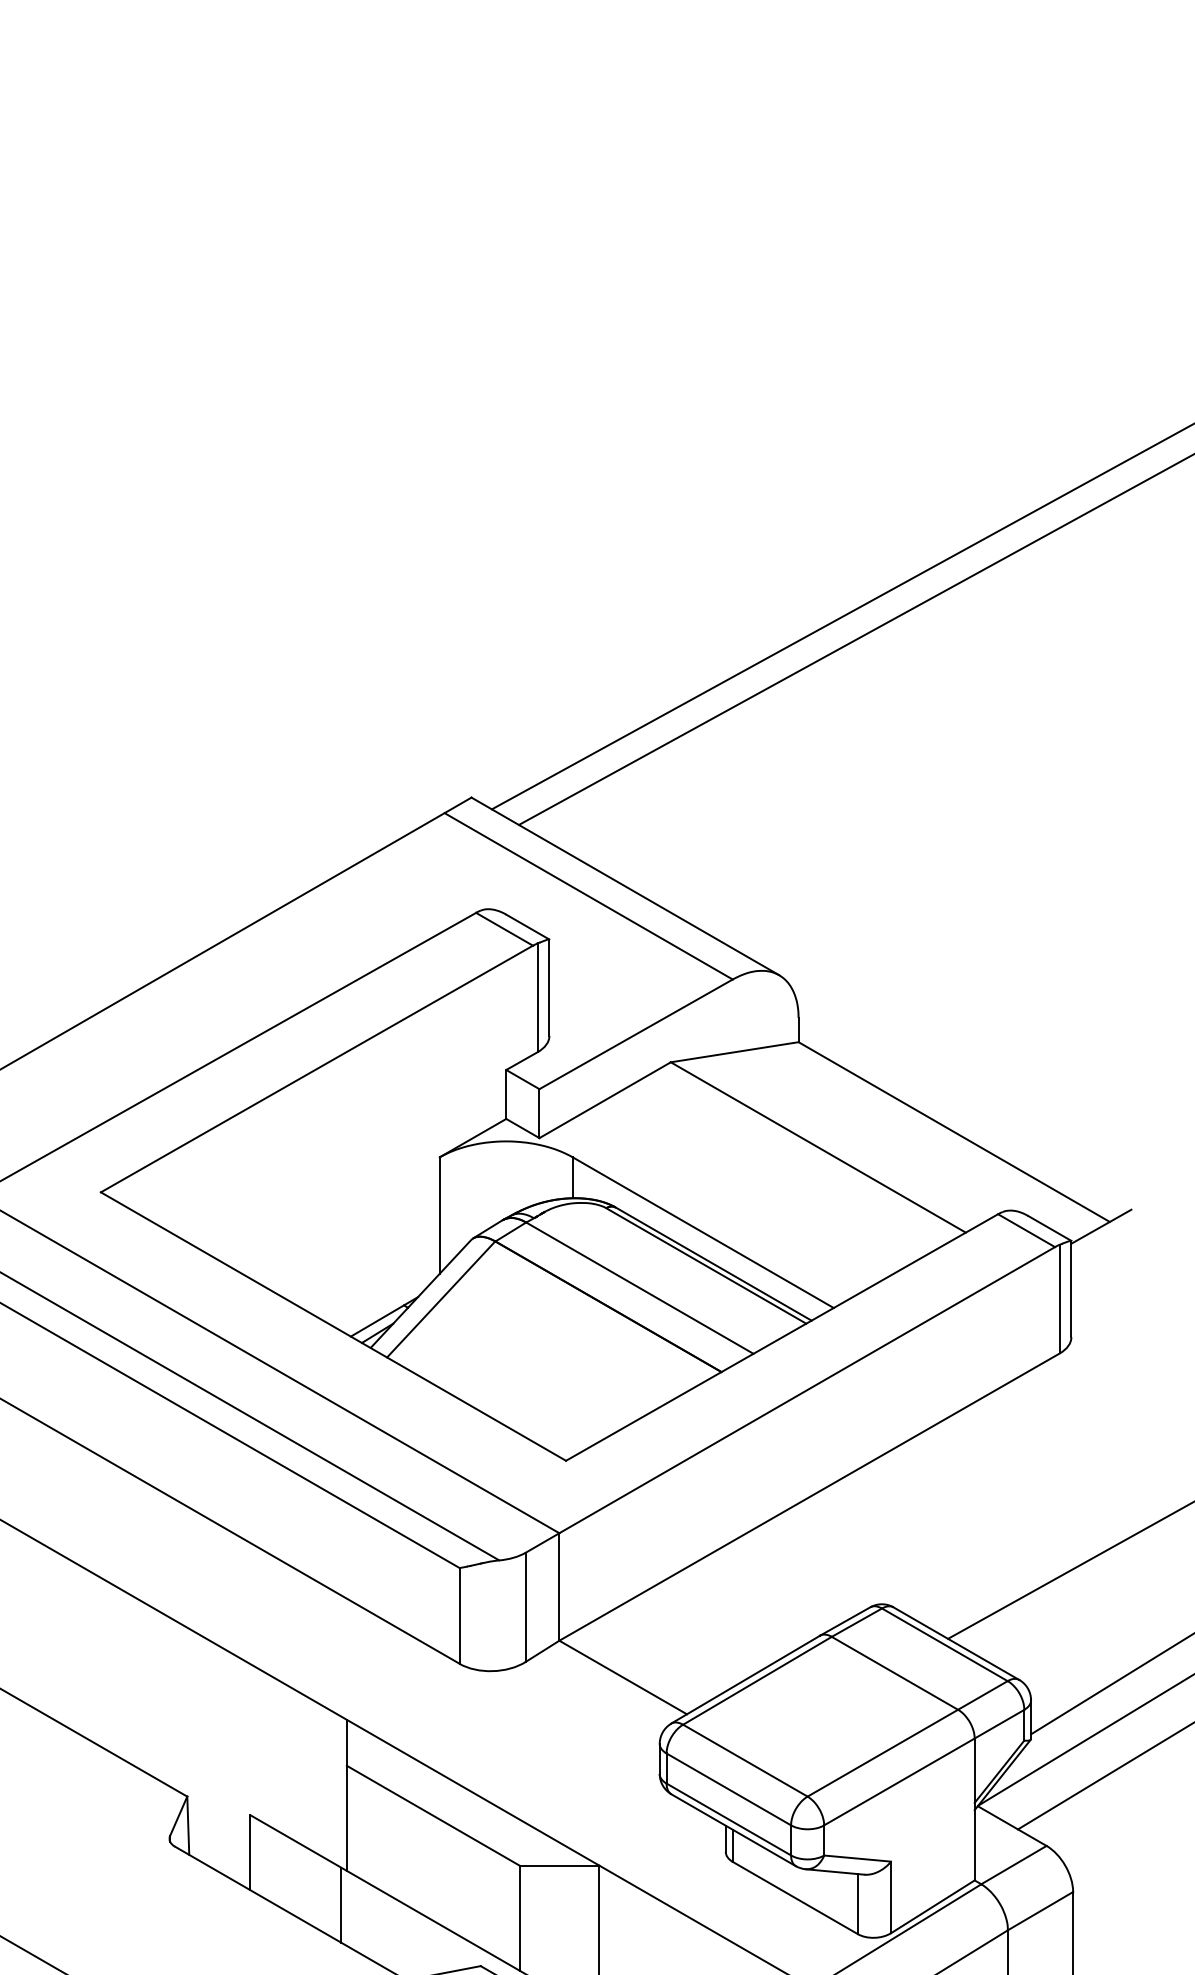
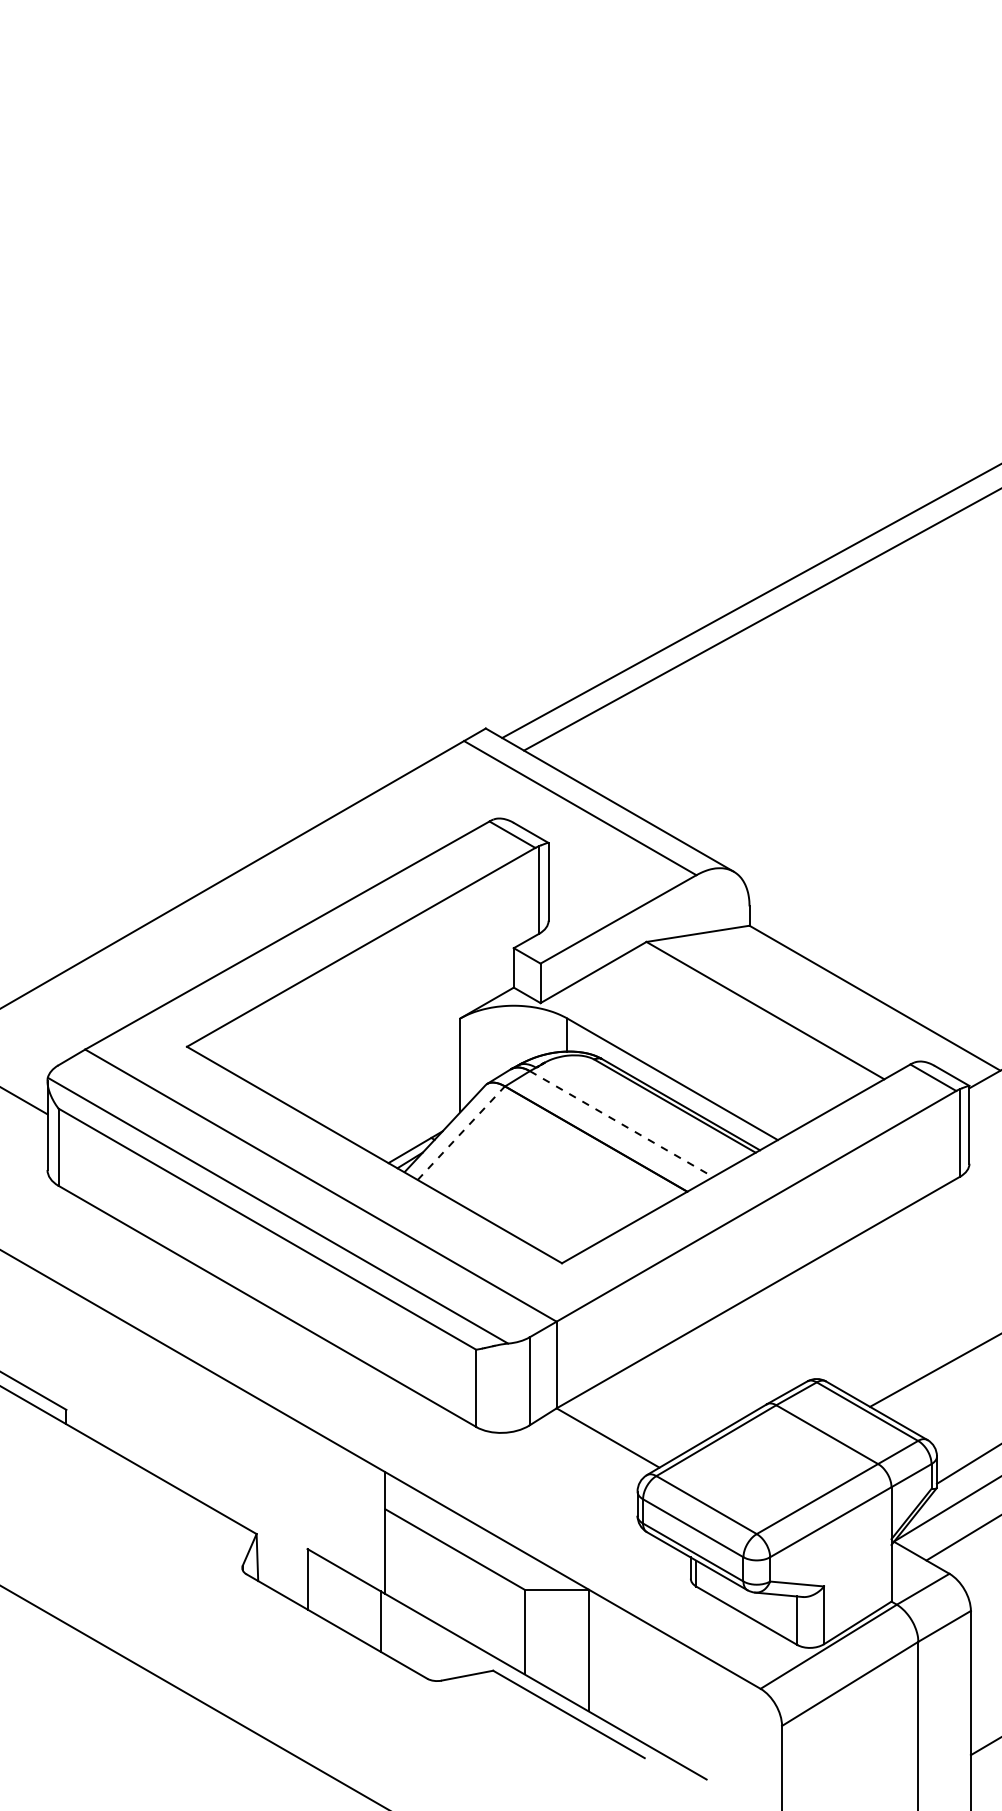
line: (639, 1288) -> (621, 1124), solid -> dashed
line: (441, 1298) -> (461, 1132), solid -> dashed

